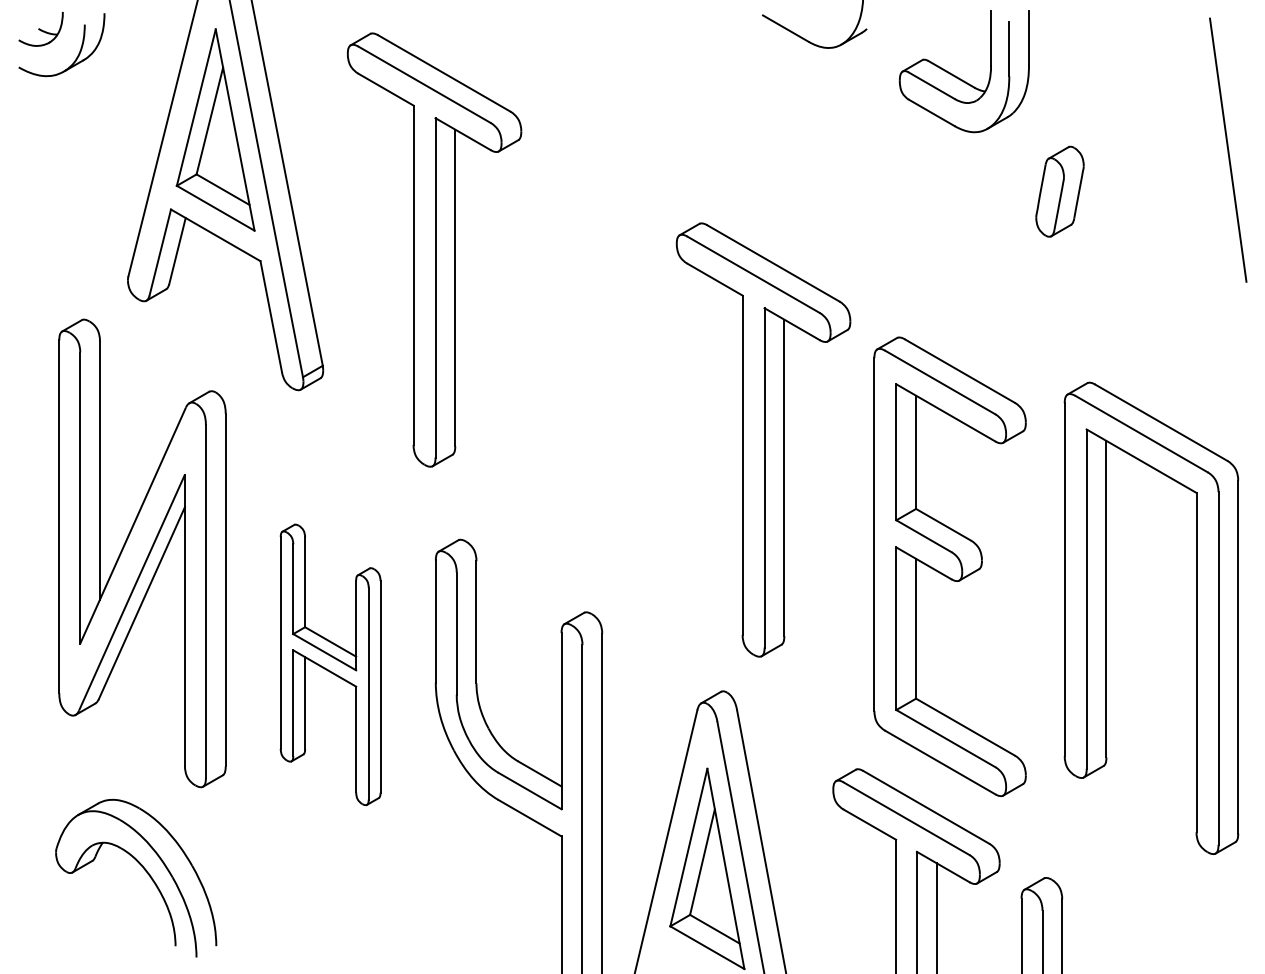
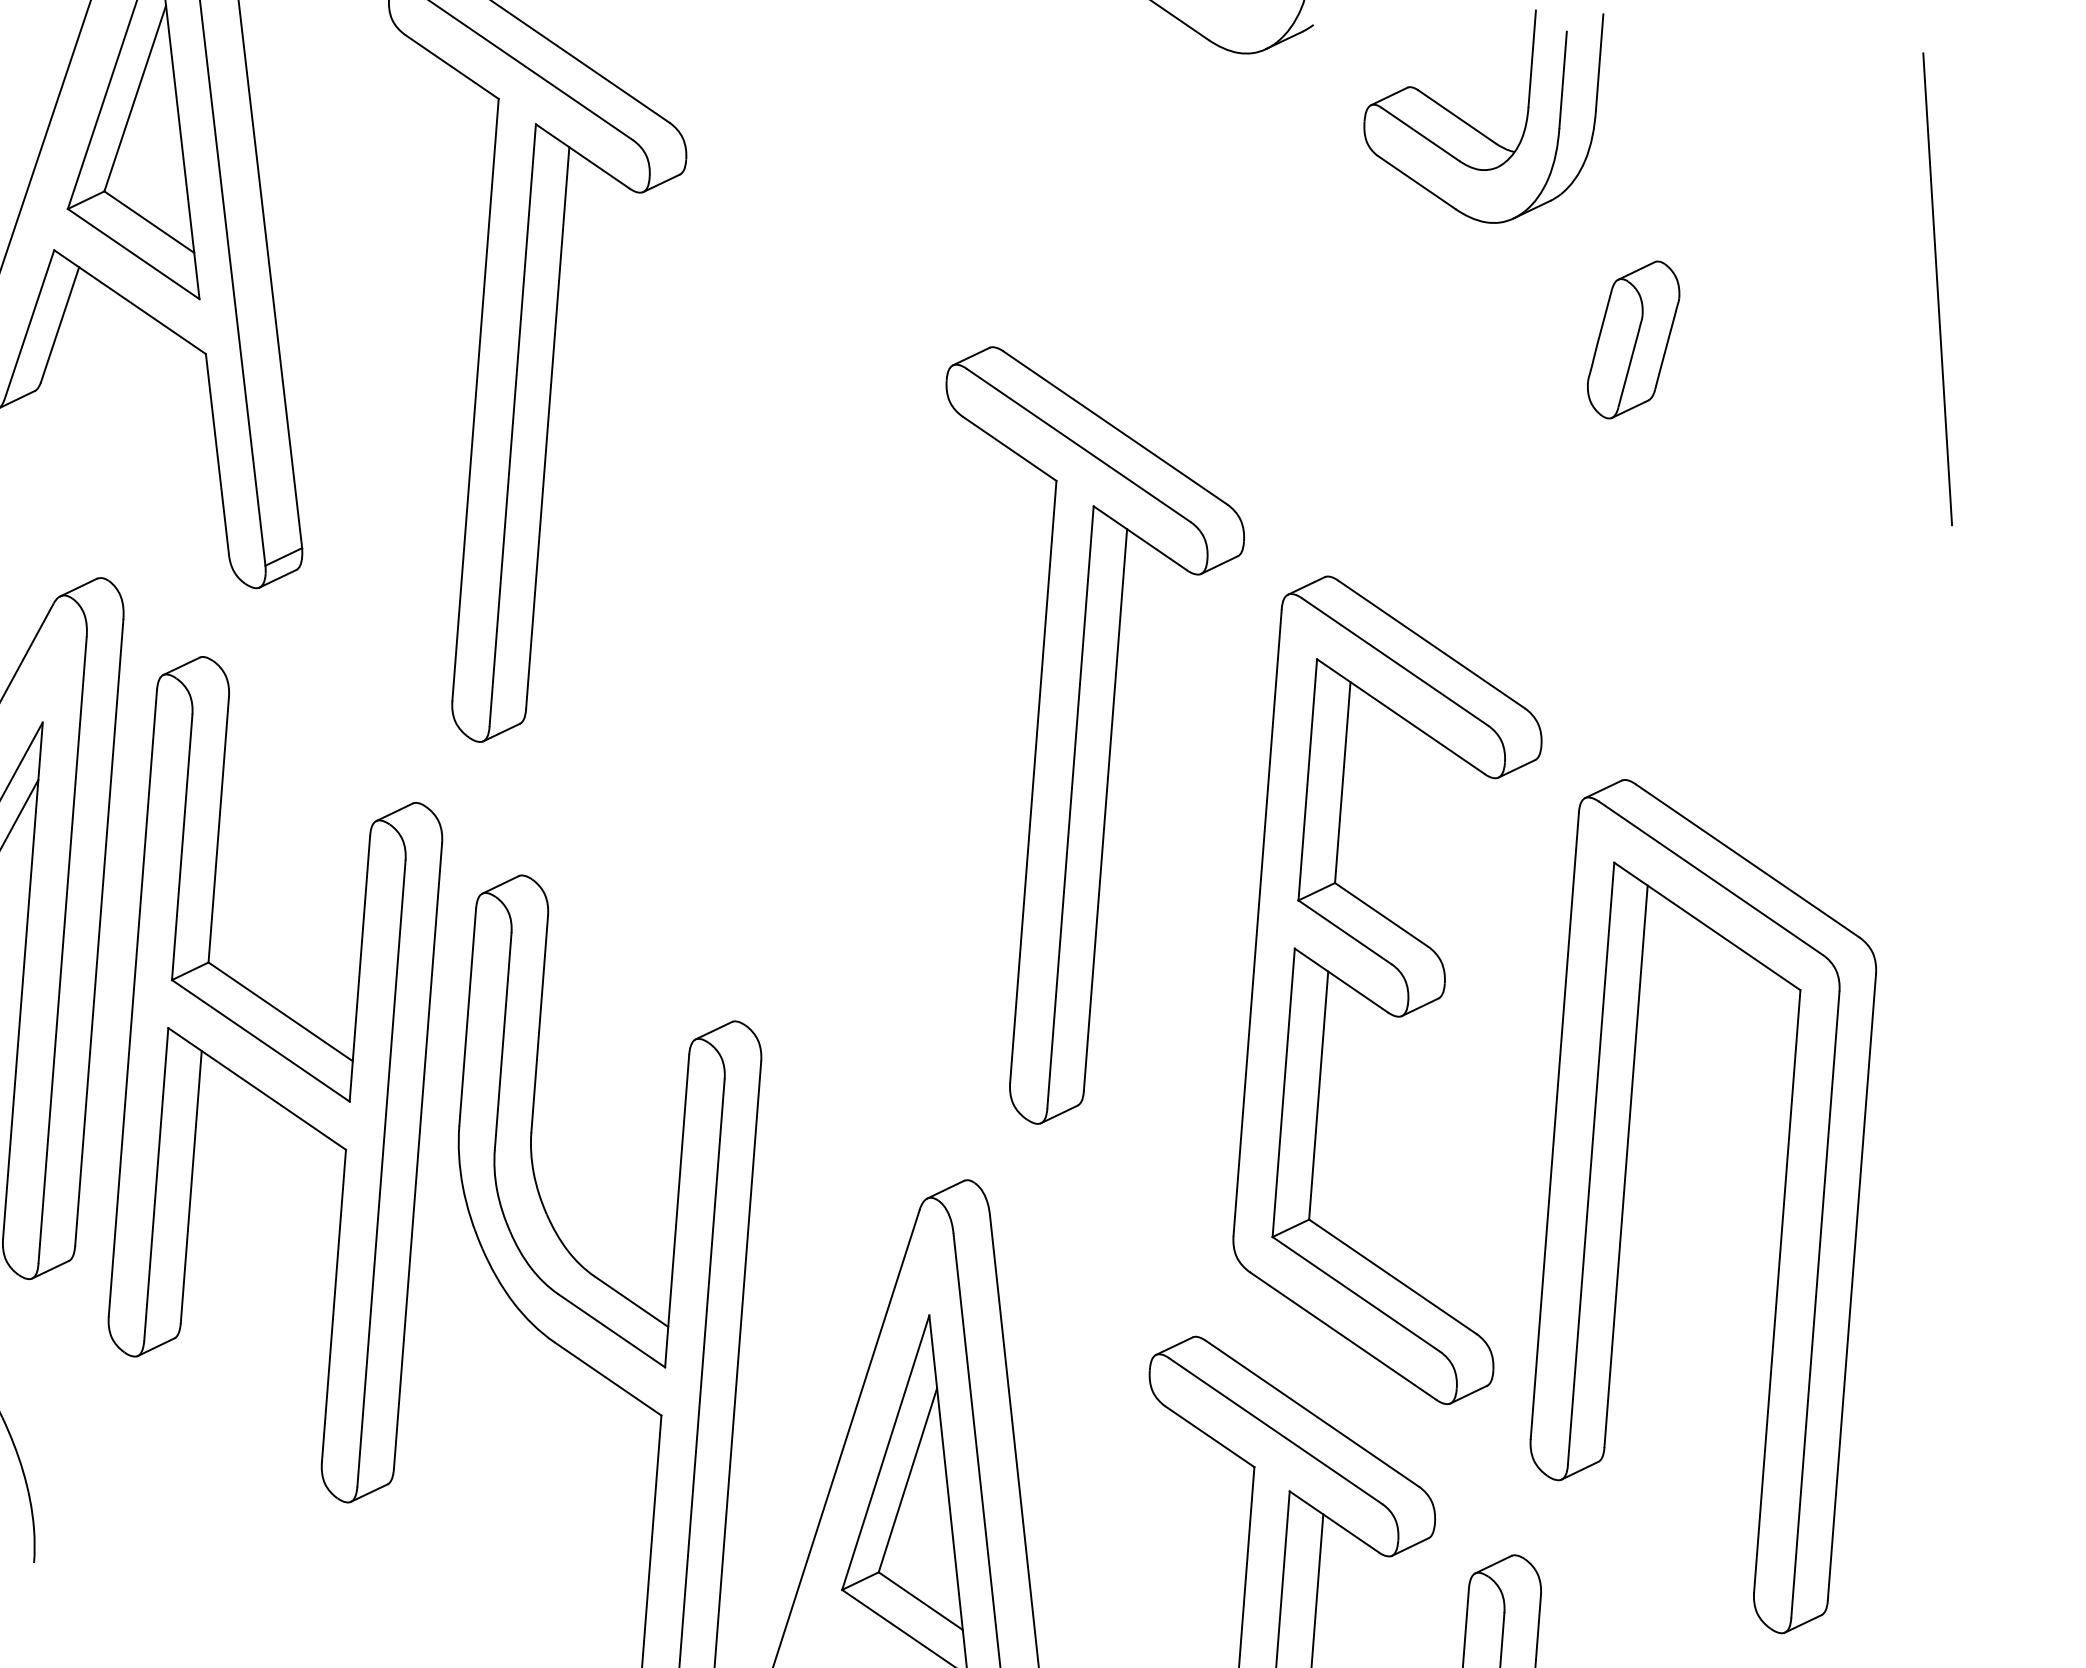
part: (1106, 617) -> (1623, 1198), moved
part: (330, 664) -> (275, 1079), size x1.67

